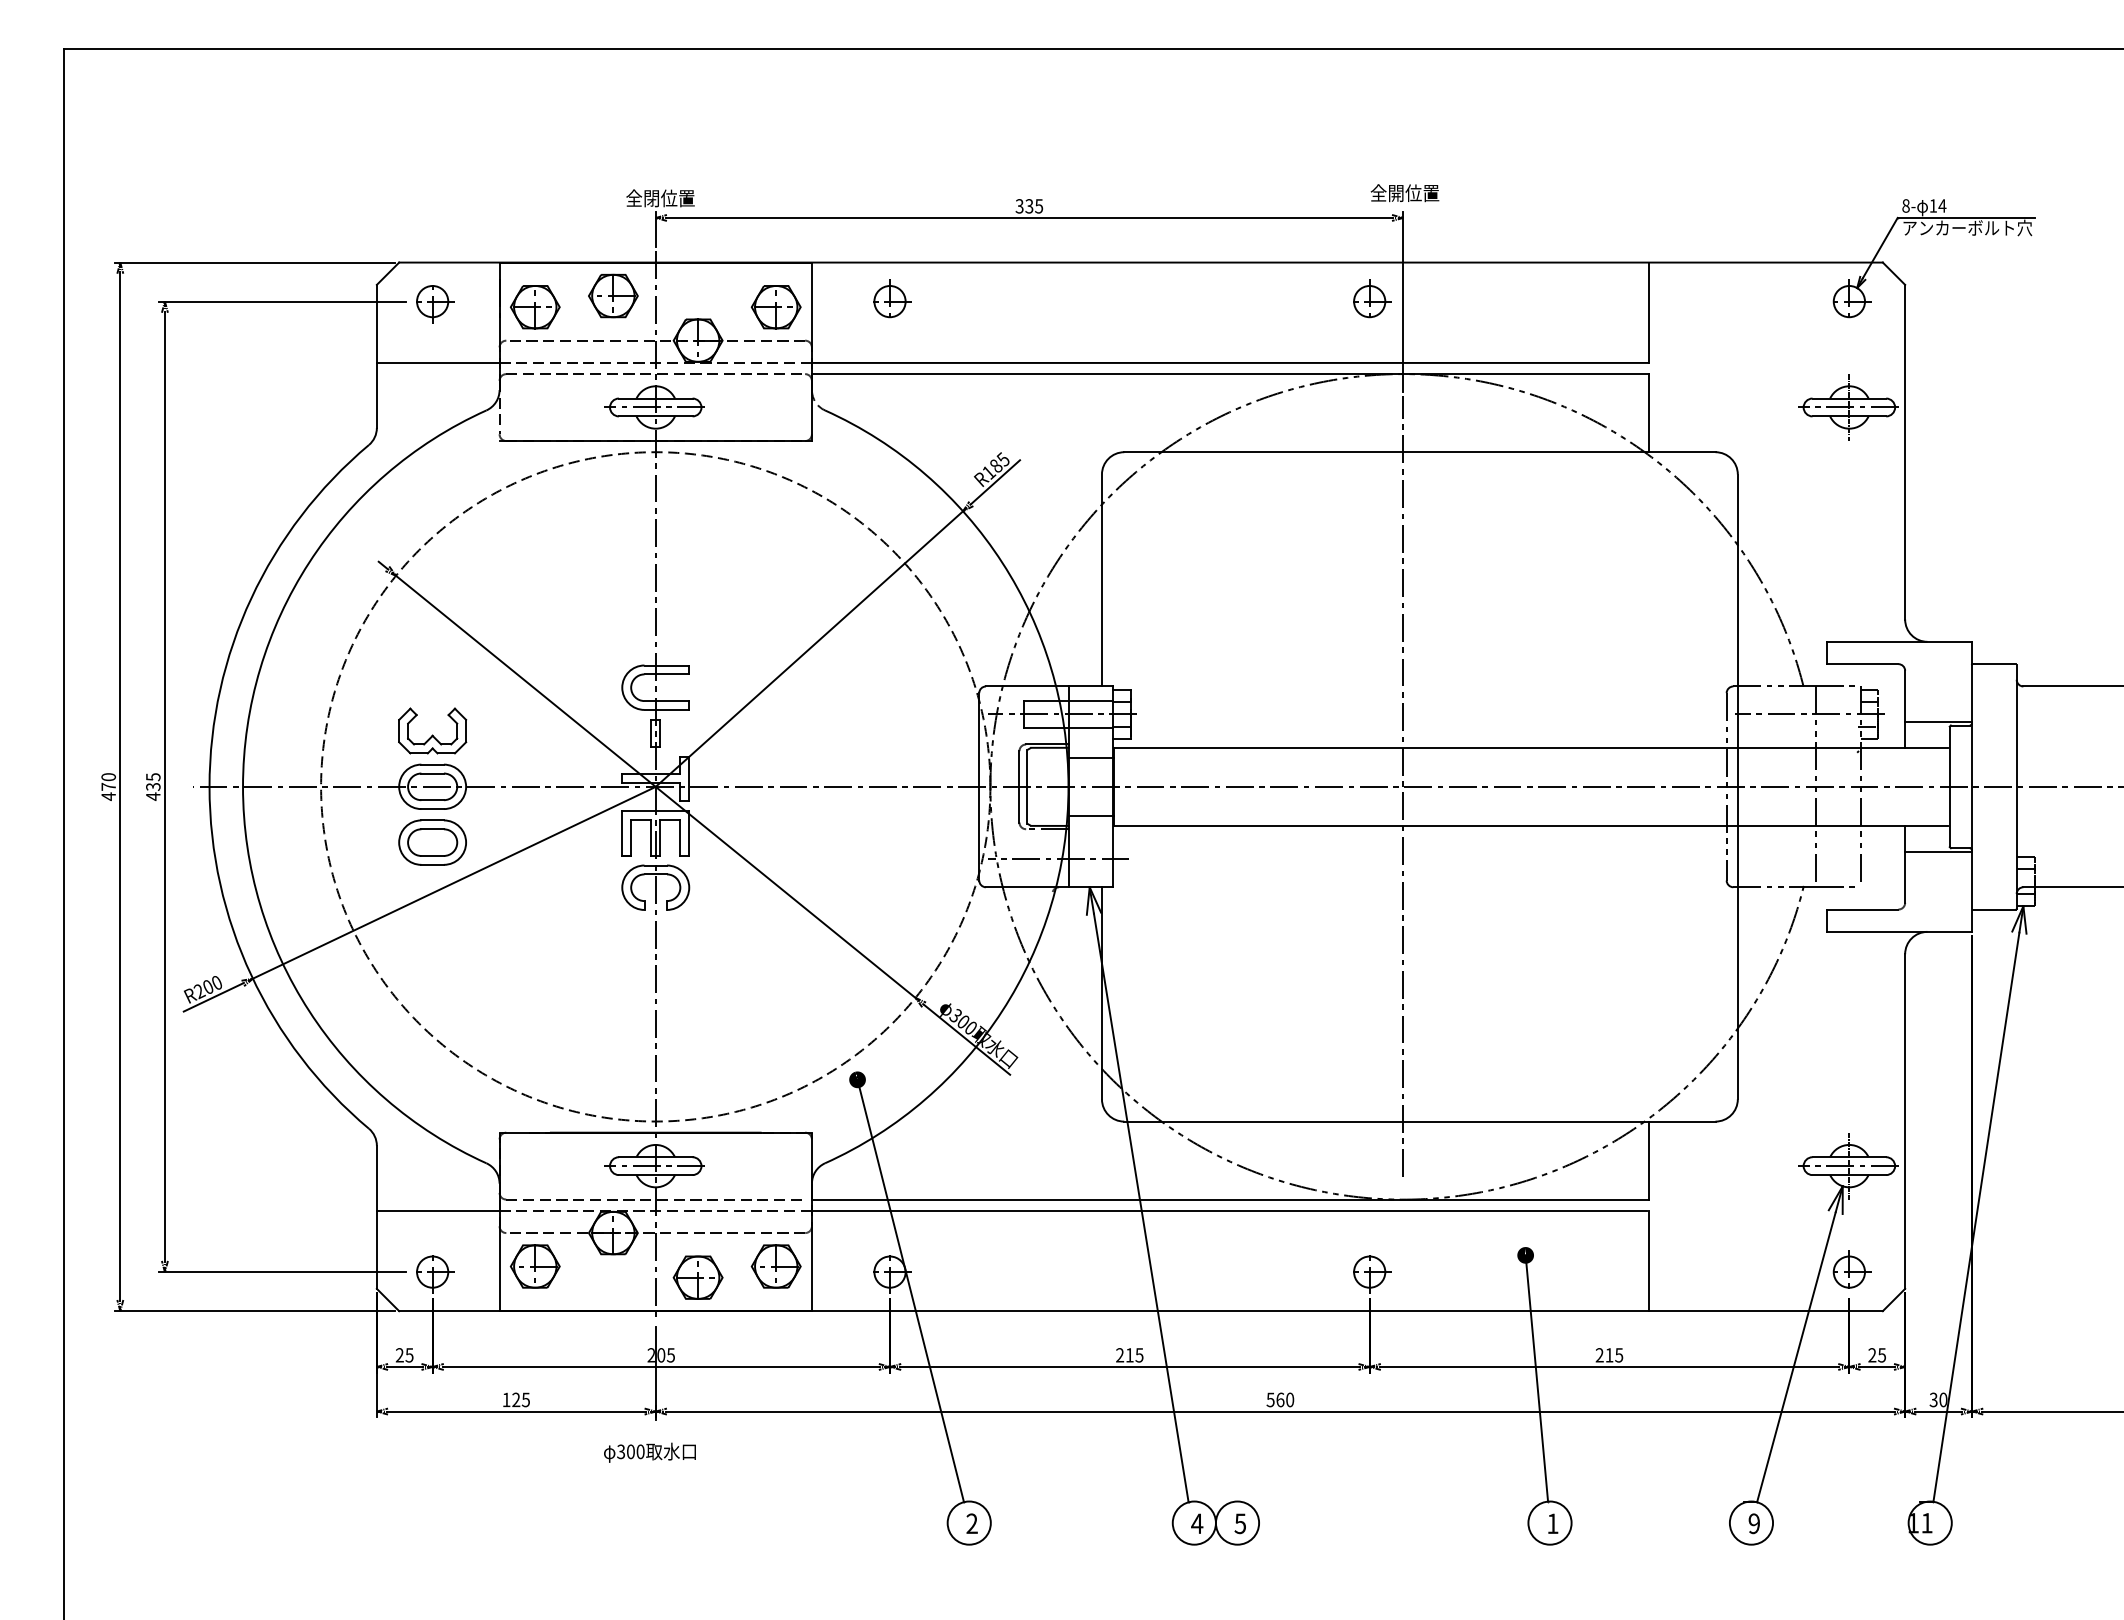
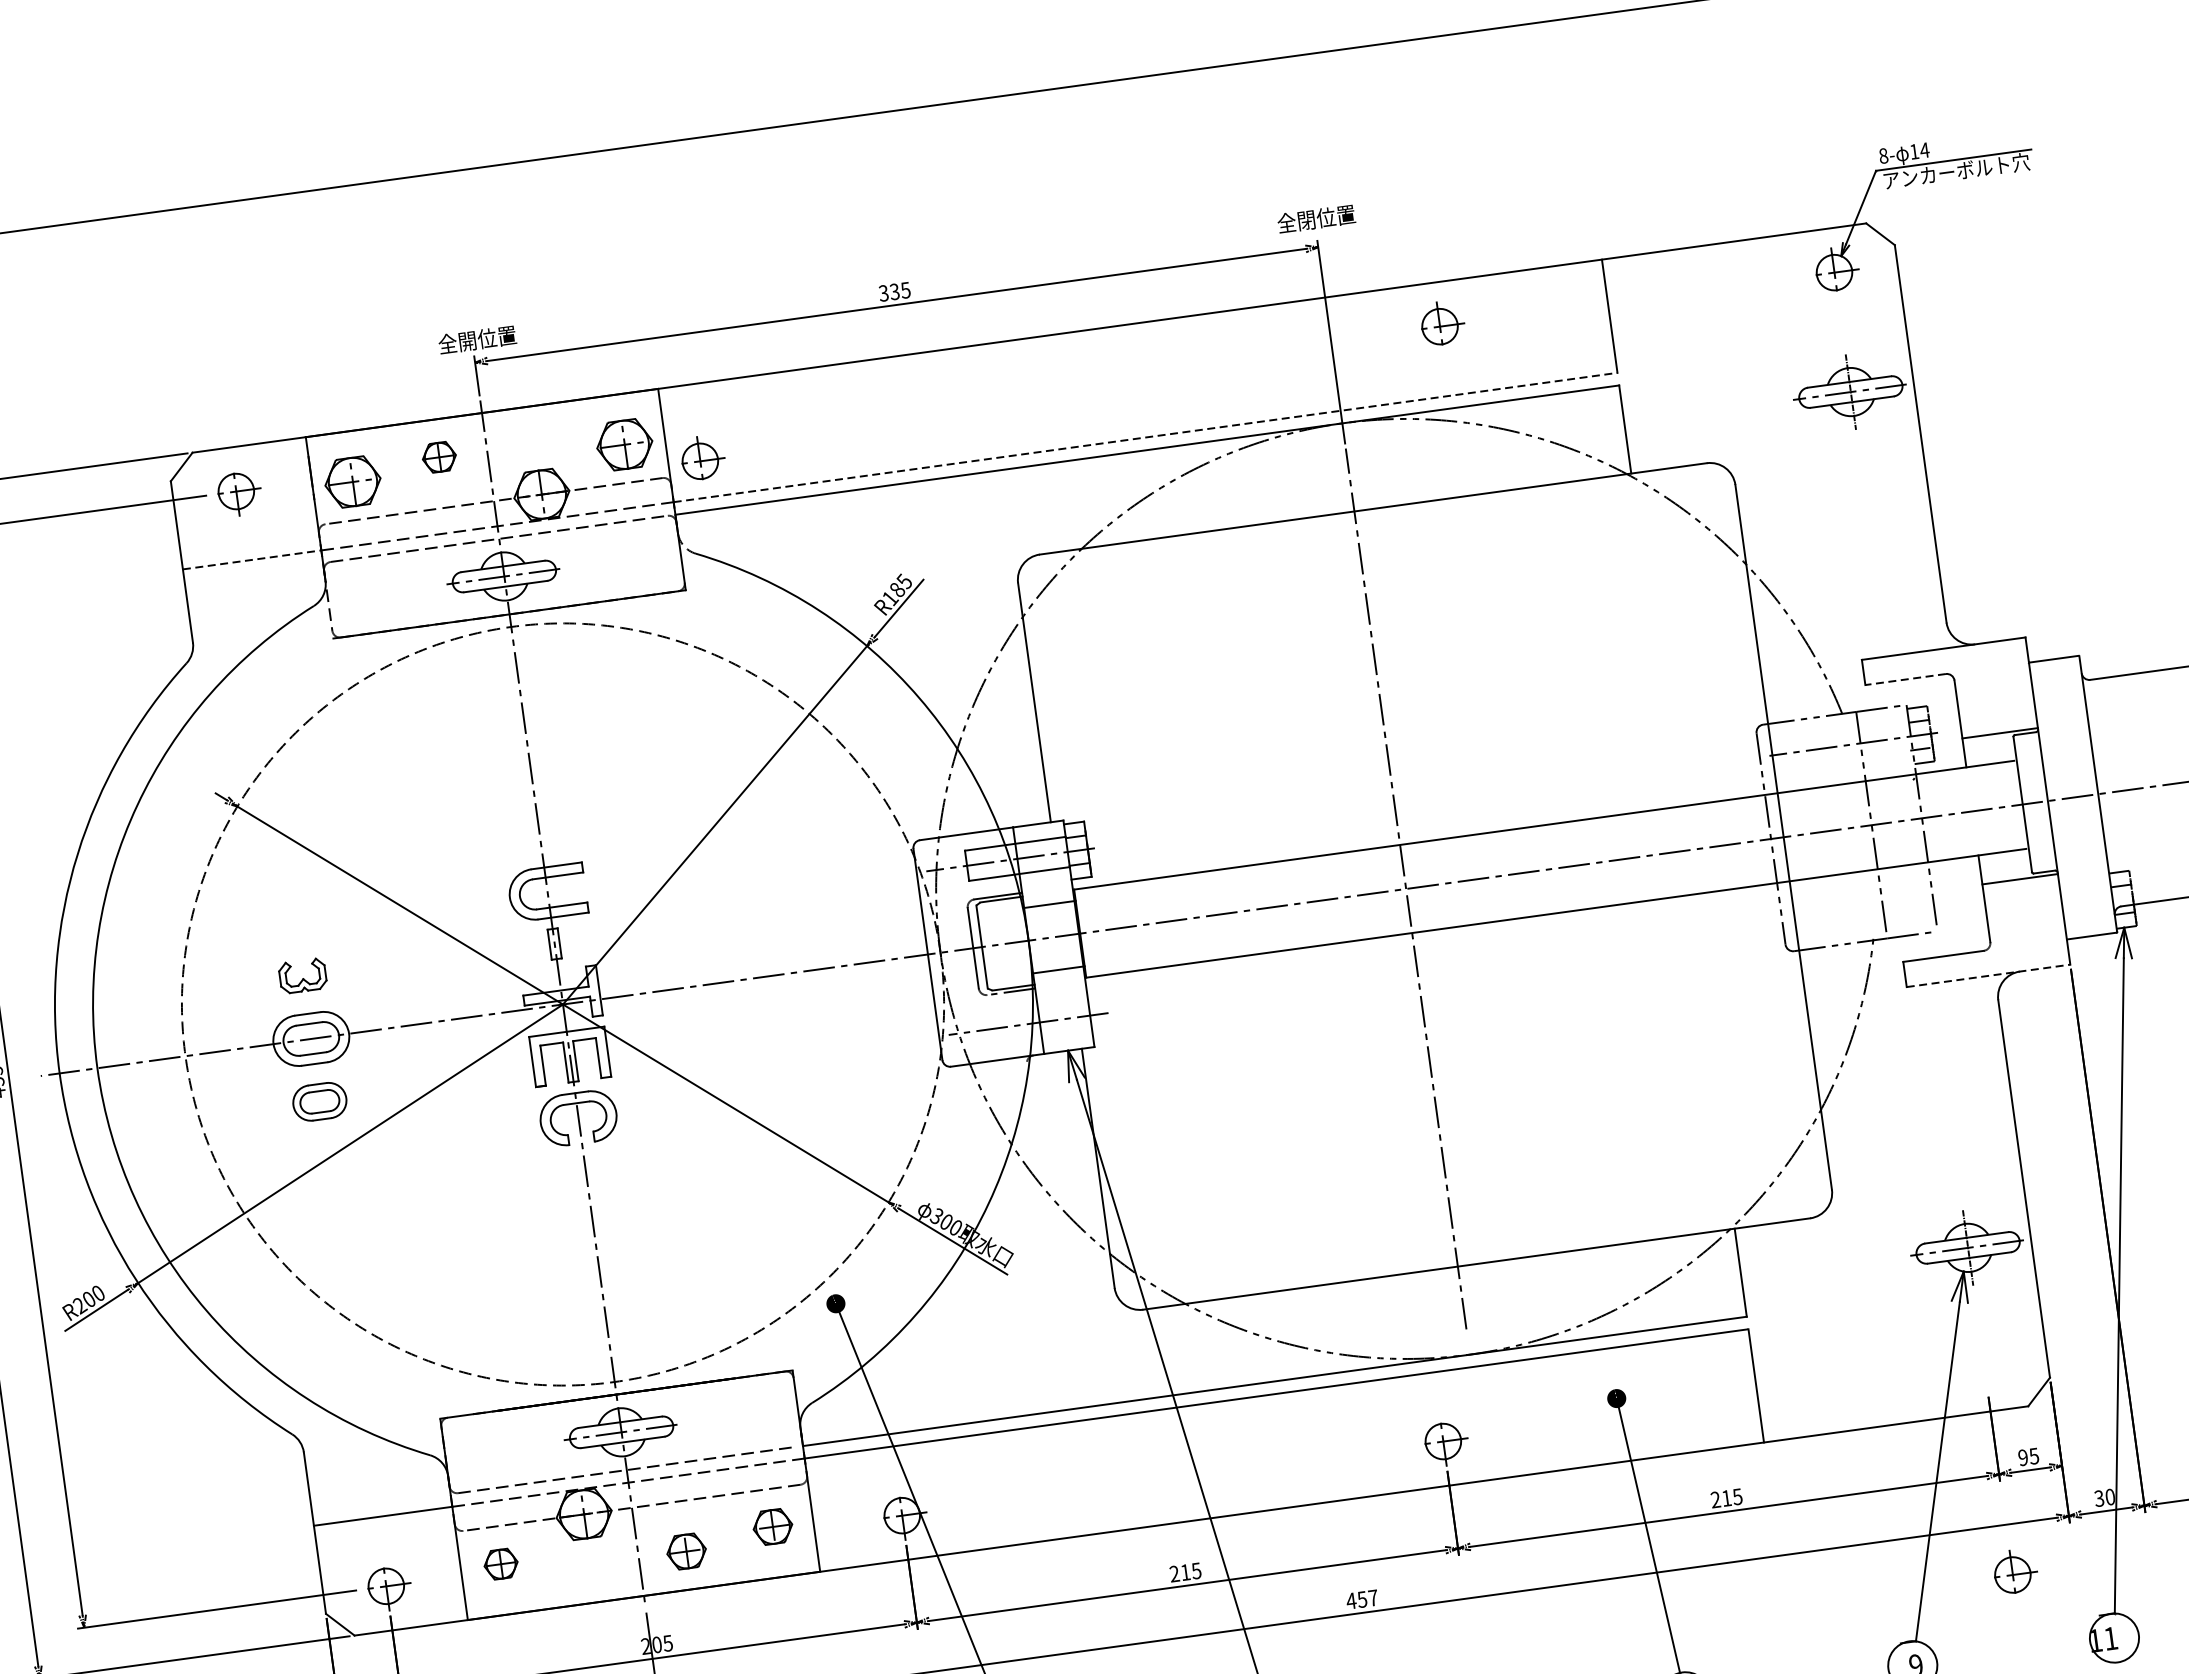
text: (1396, 194) -> (1307, 221), 全開位置 -> 全閉位置
text: (651, 201) -> (467, 344), 全閉位置 -> 全開位置
part: (613, 295) -> (439, 456), size x0.6
part: (892, 298) -> (702, 457), moved
part: (1372, 298) -> (1442, 322), moved
line: (438, 362) -> (252, 559), solid -> dashed
line: (1230, 362) -> (1145, 436), solid -> dashed
line: (1862, 664) -> (1905, 679), solid -> dashed
part: (432, 730) -> (302, 975), size x0.6
part: (432, 842) -> (319, 1101), size x0.7
line: (1899, 931) -> (1988, 975), solid -> dashed
part: (534, 1266) -> (500, 1564), size x0.6
part: (775, 1266) -> (772, 1527), size x0.7
part: (1851, 1269) -> (2014, 1571), moved
part: (697, 1277) -> (685, 1551), size x0.7
text: (1872, 1355) -> (2023, 1457), 25 -> 95
text: (1280, 1399) -> (1362, 1599), 560 -> 457

